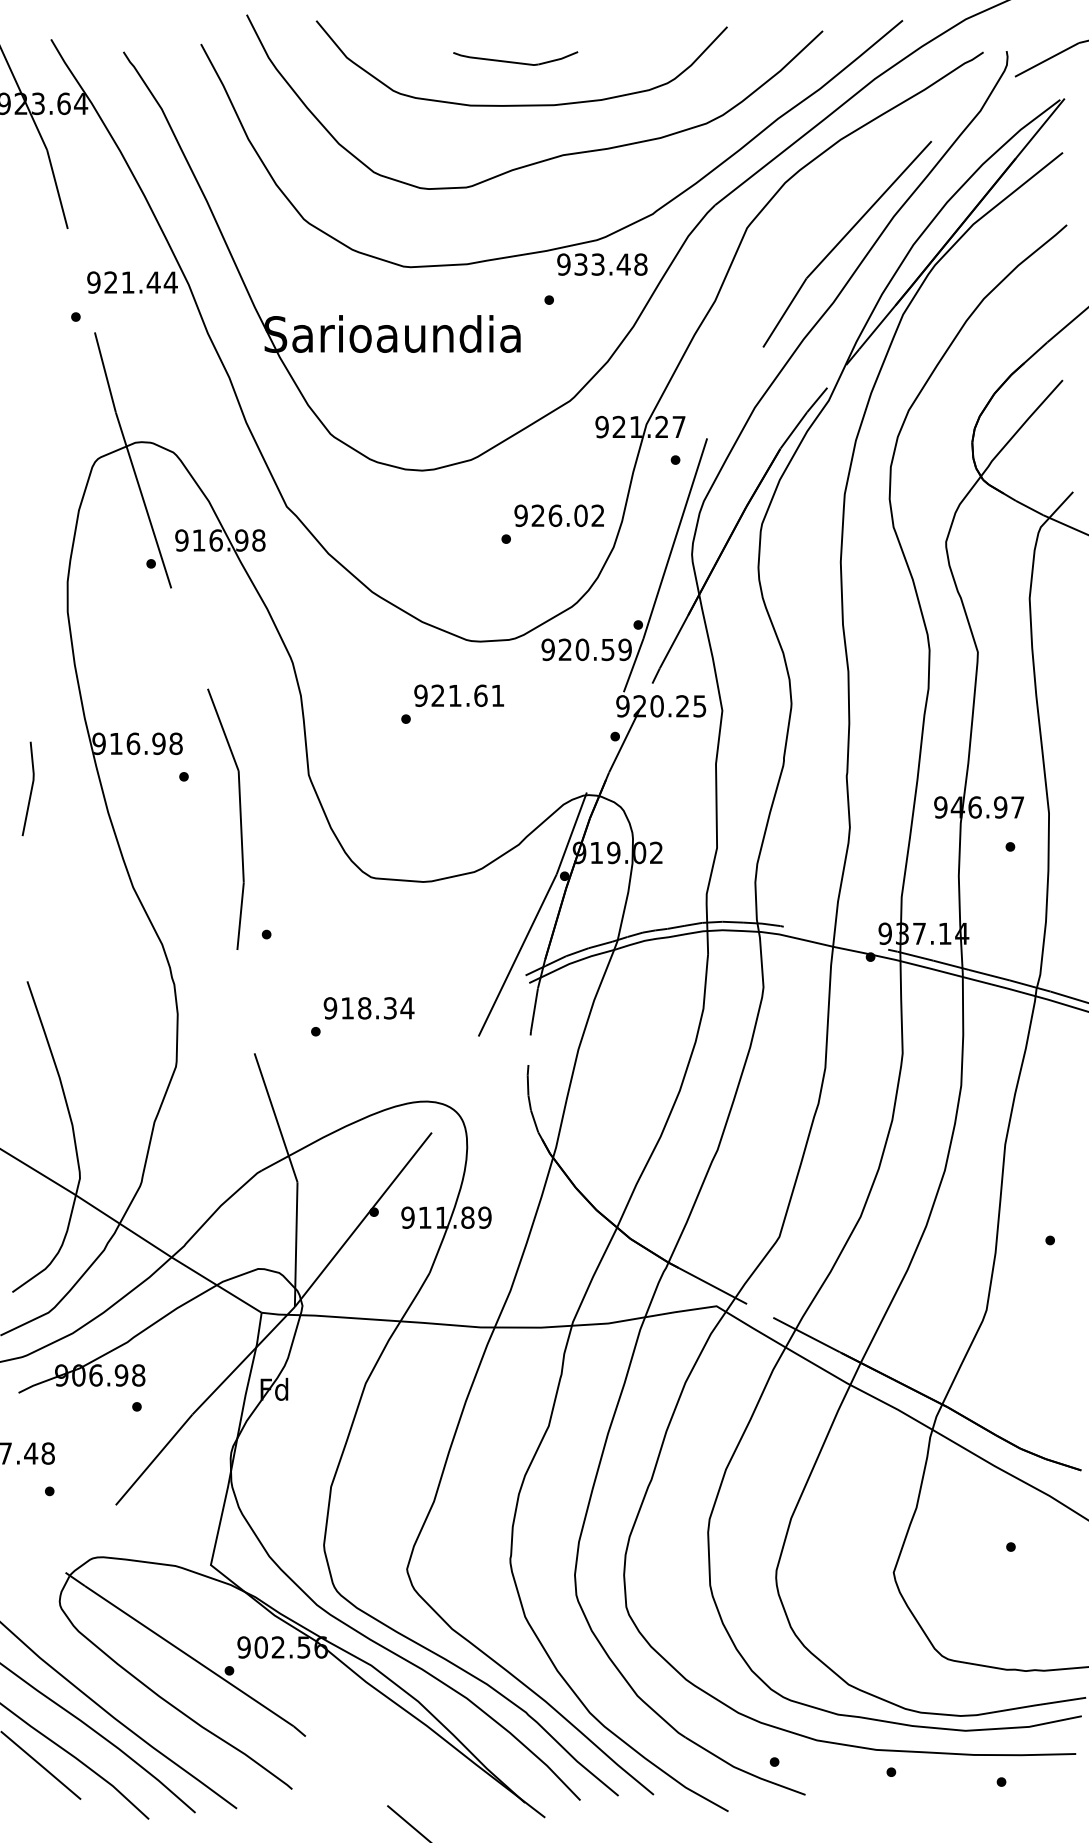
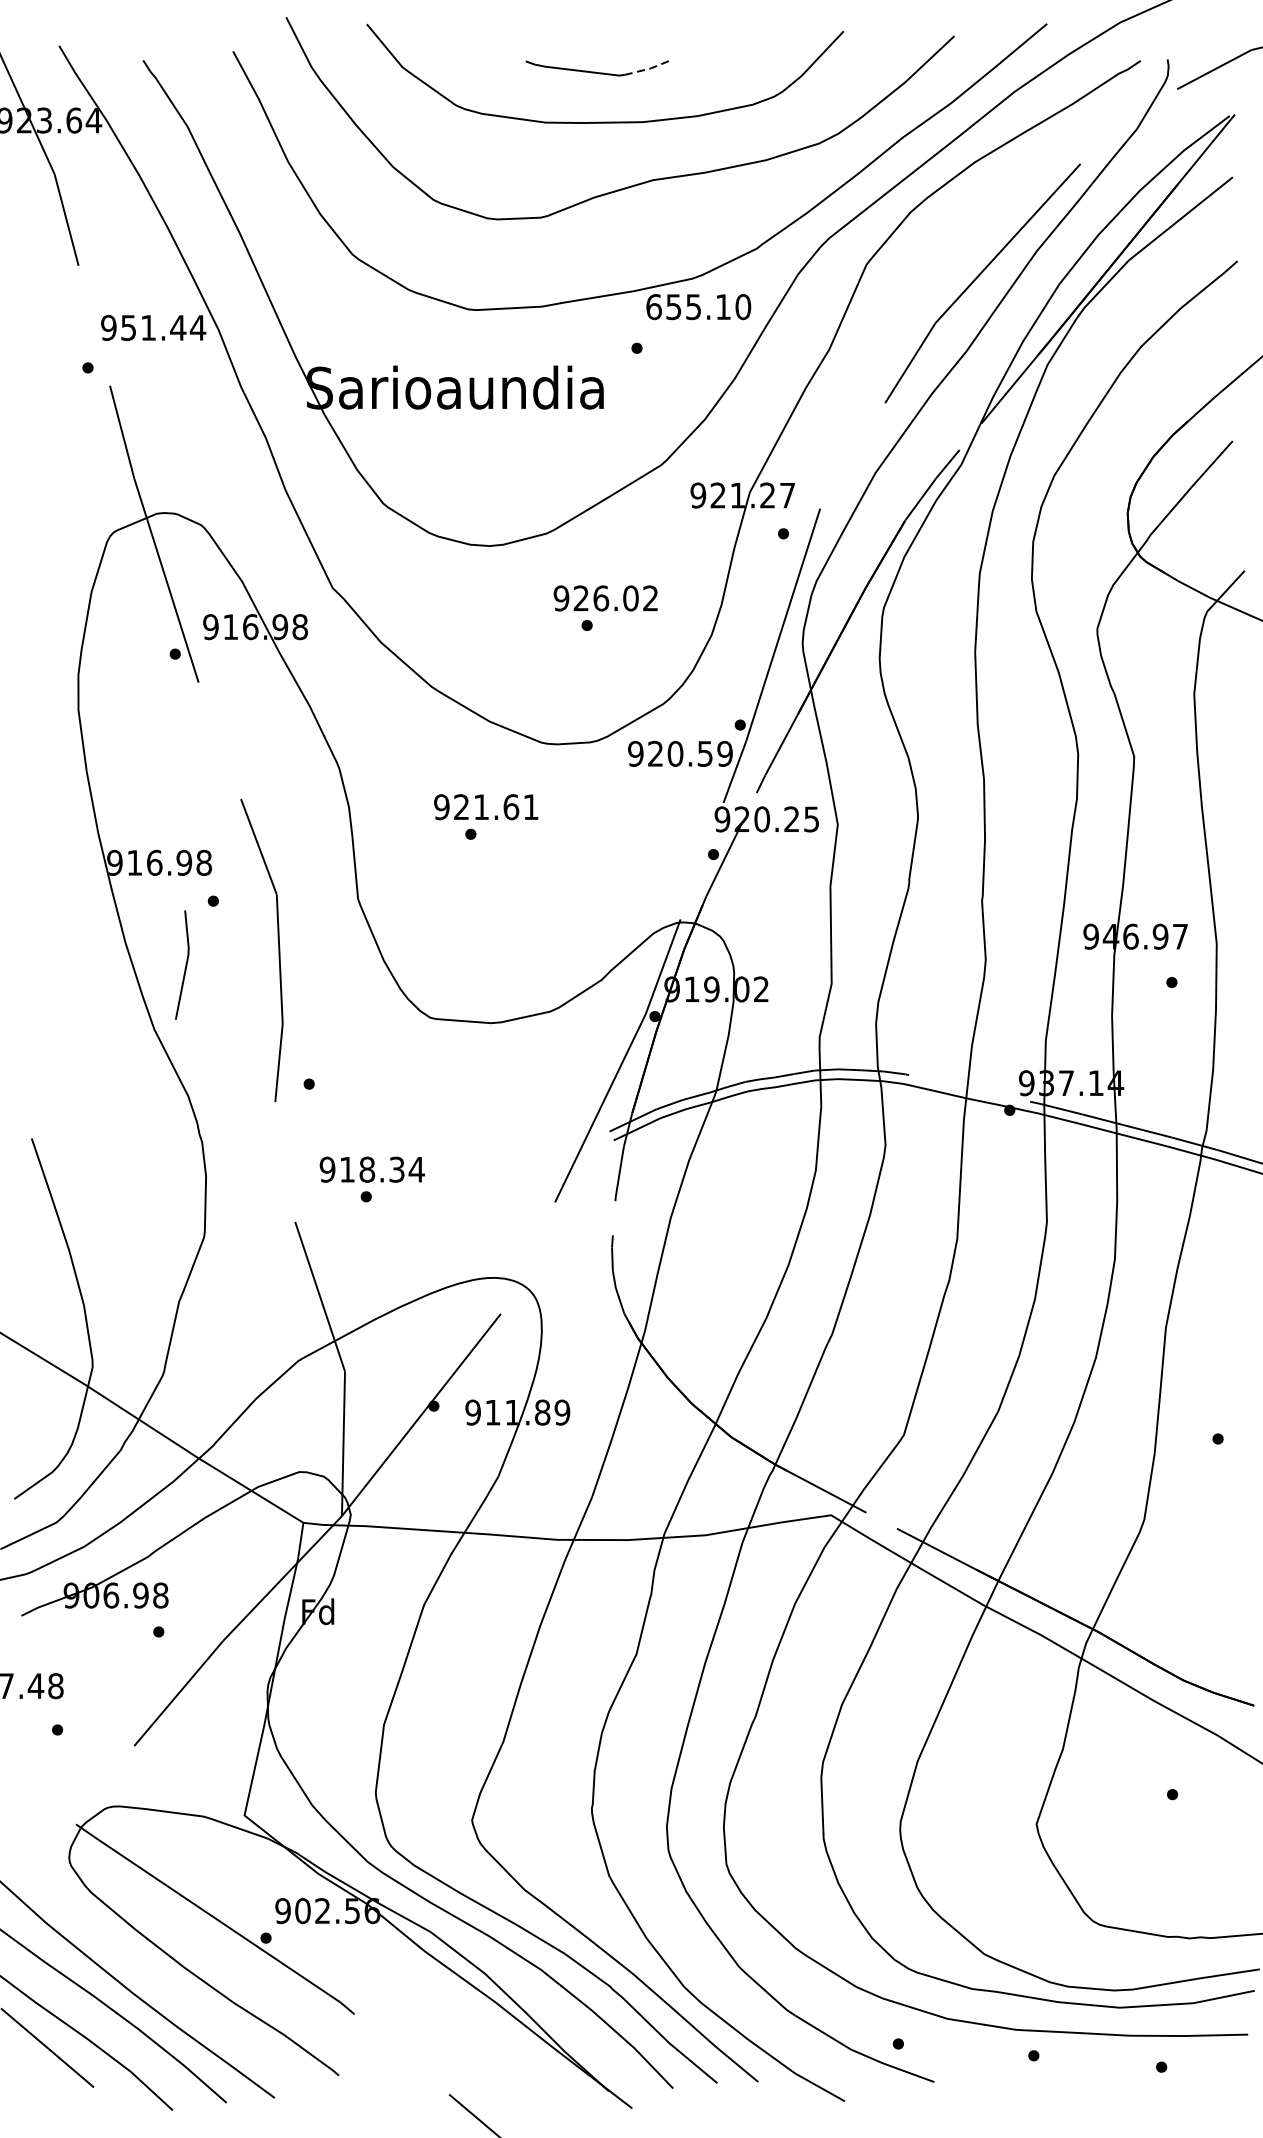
line: (559, 59) -> (648, 69), solid -> dashed
text: (602, 264) -> (698, 306), 933.48 -> 655.10
text: (110, 282) -> (128, 327), 921.44 -> 951.44
text: (558, 515) -> (604, 598), moved
text: (458, 695) -> (485, 806), moved
line: (30, 789) -> (184, 965), moved
text: (368, 1008) -> (371, 1169), moved

